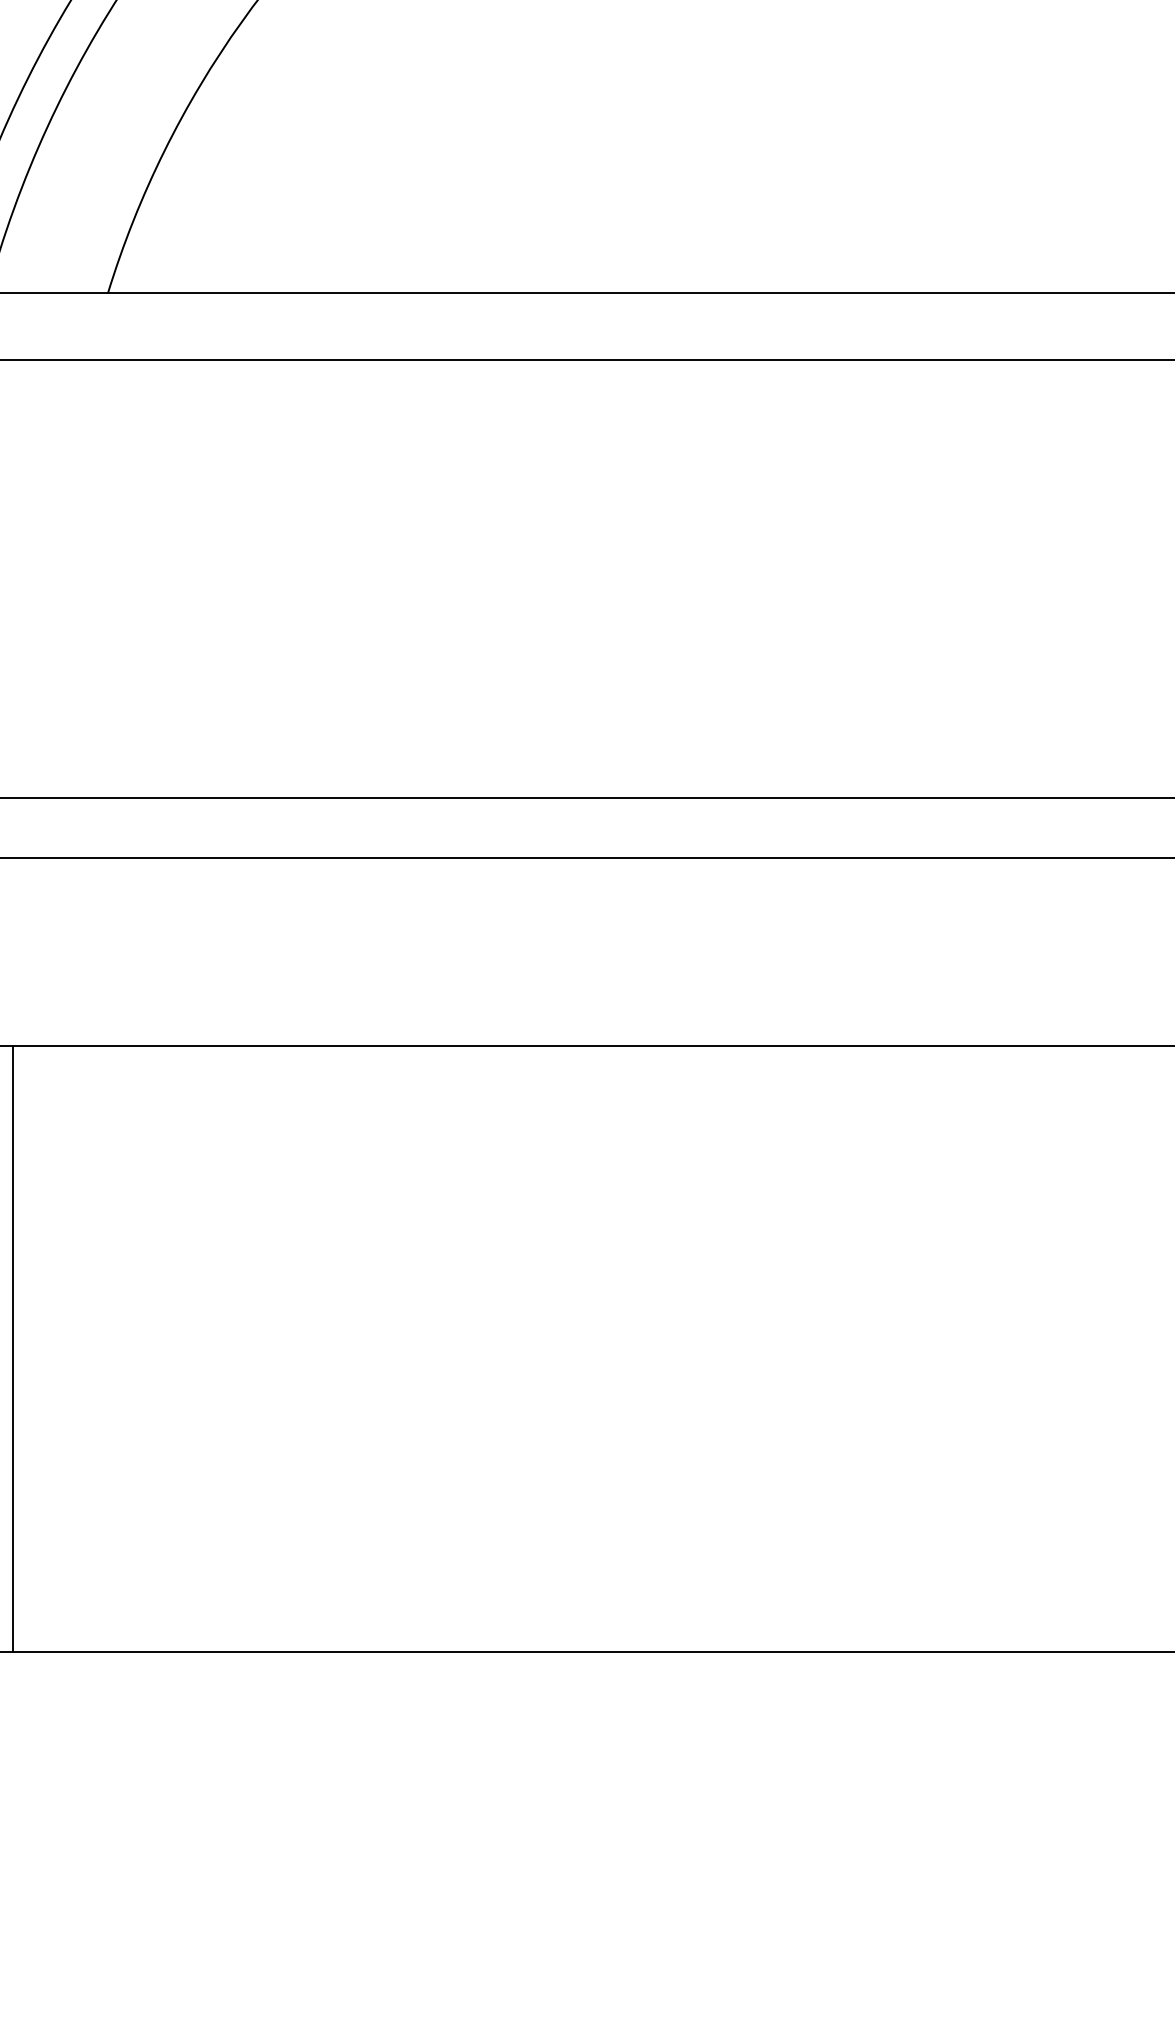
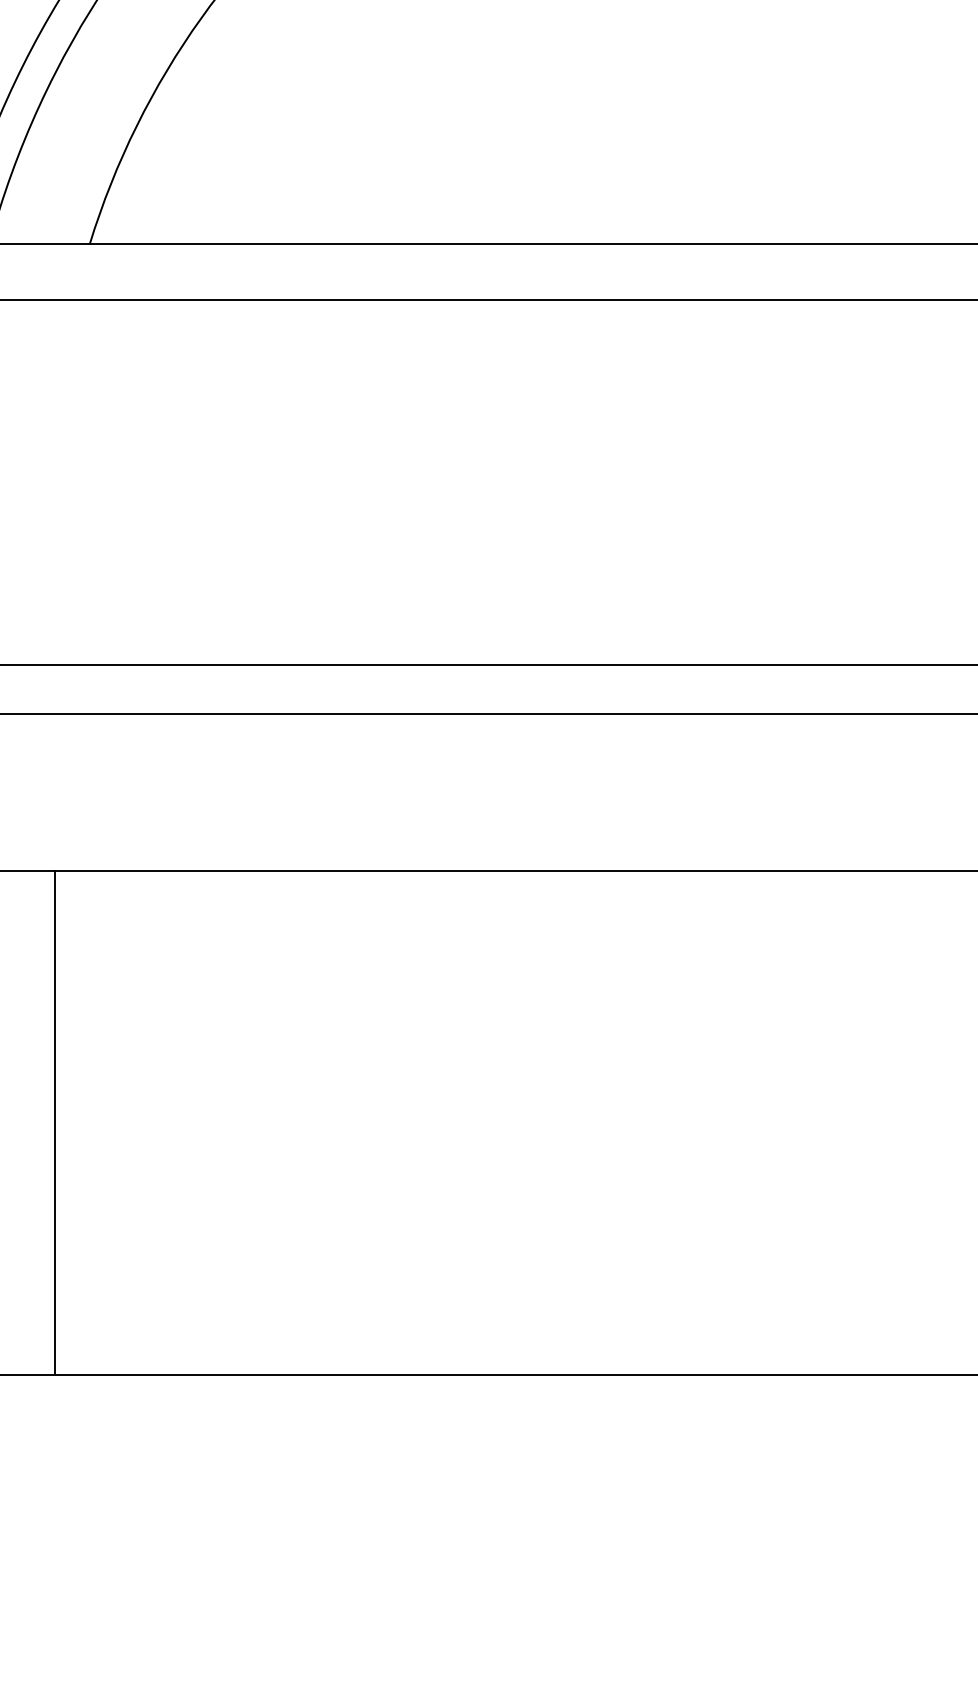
line: (12, 1348) -> (55, 1122), moved

